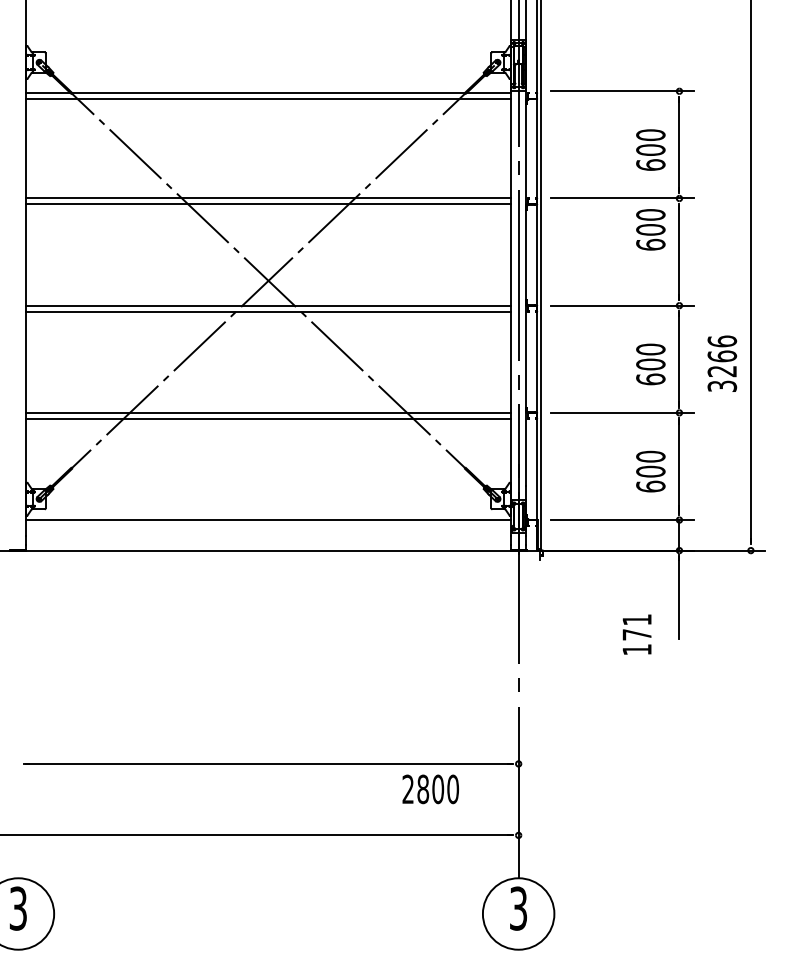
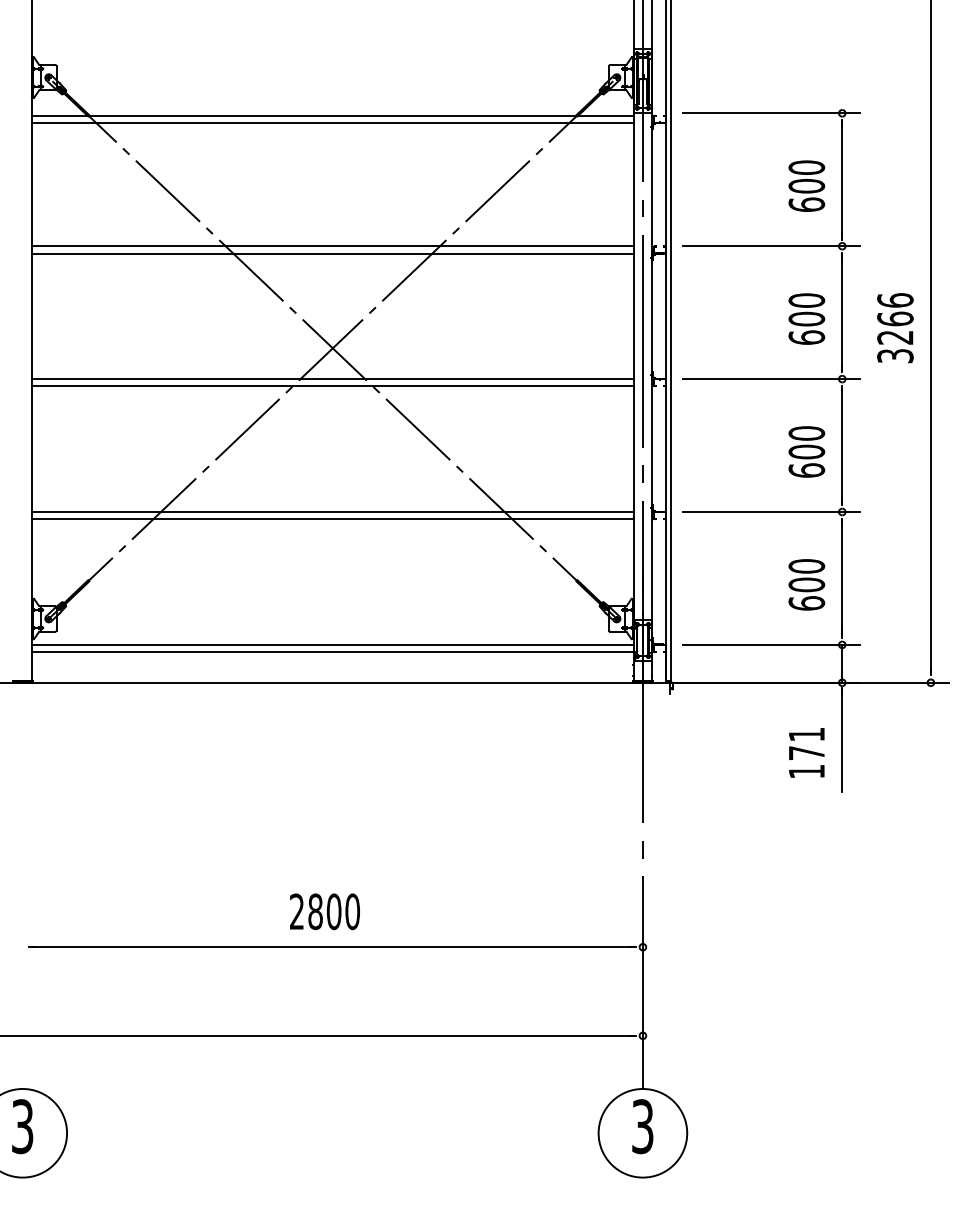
text: (650, 229) -> (806, 318), moved
text: (722, 364) -> (895, 328), moved
line: (268, 526) -> (332, 652), added
text: (636, 634) -> (806, 752), moved
text: (430, 789) -> (324, 911), moved

